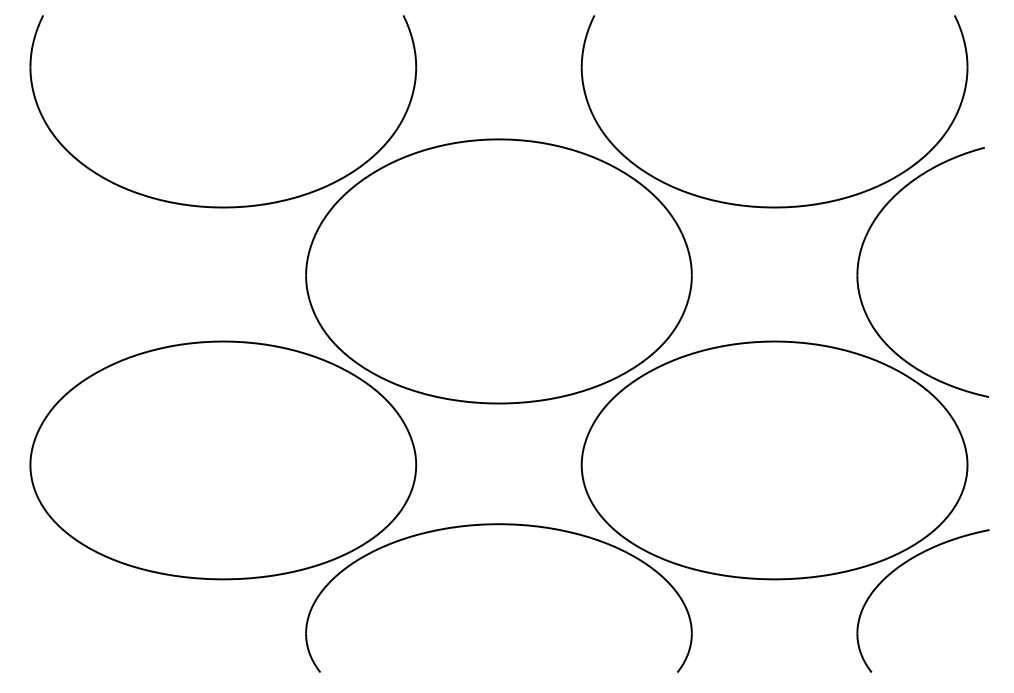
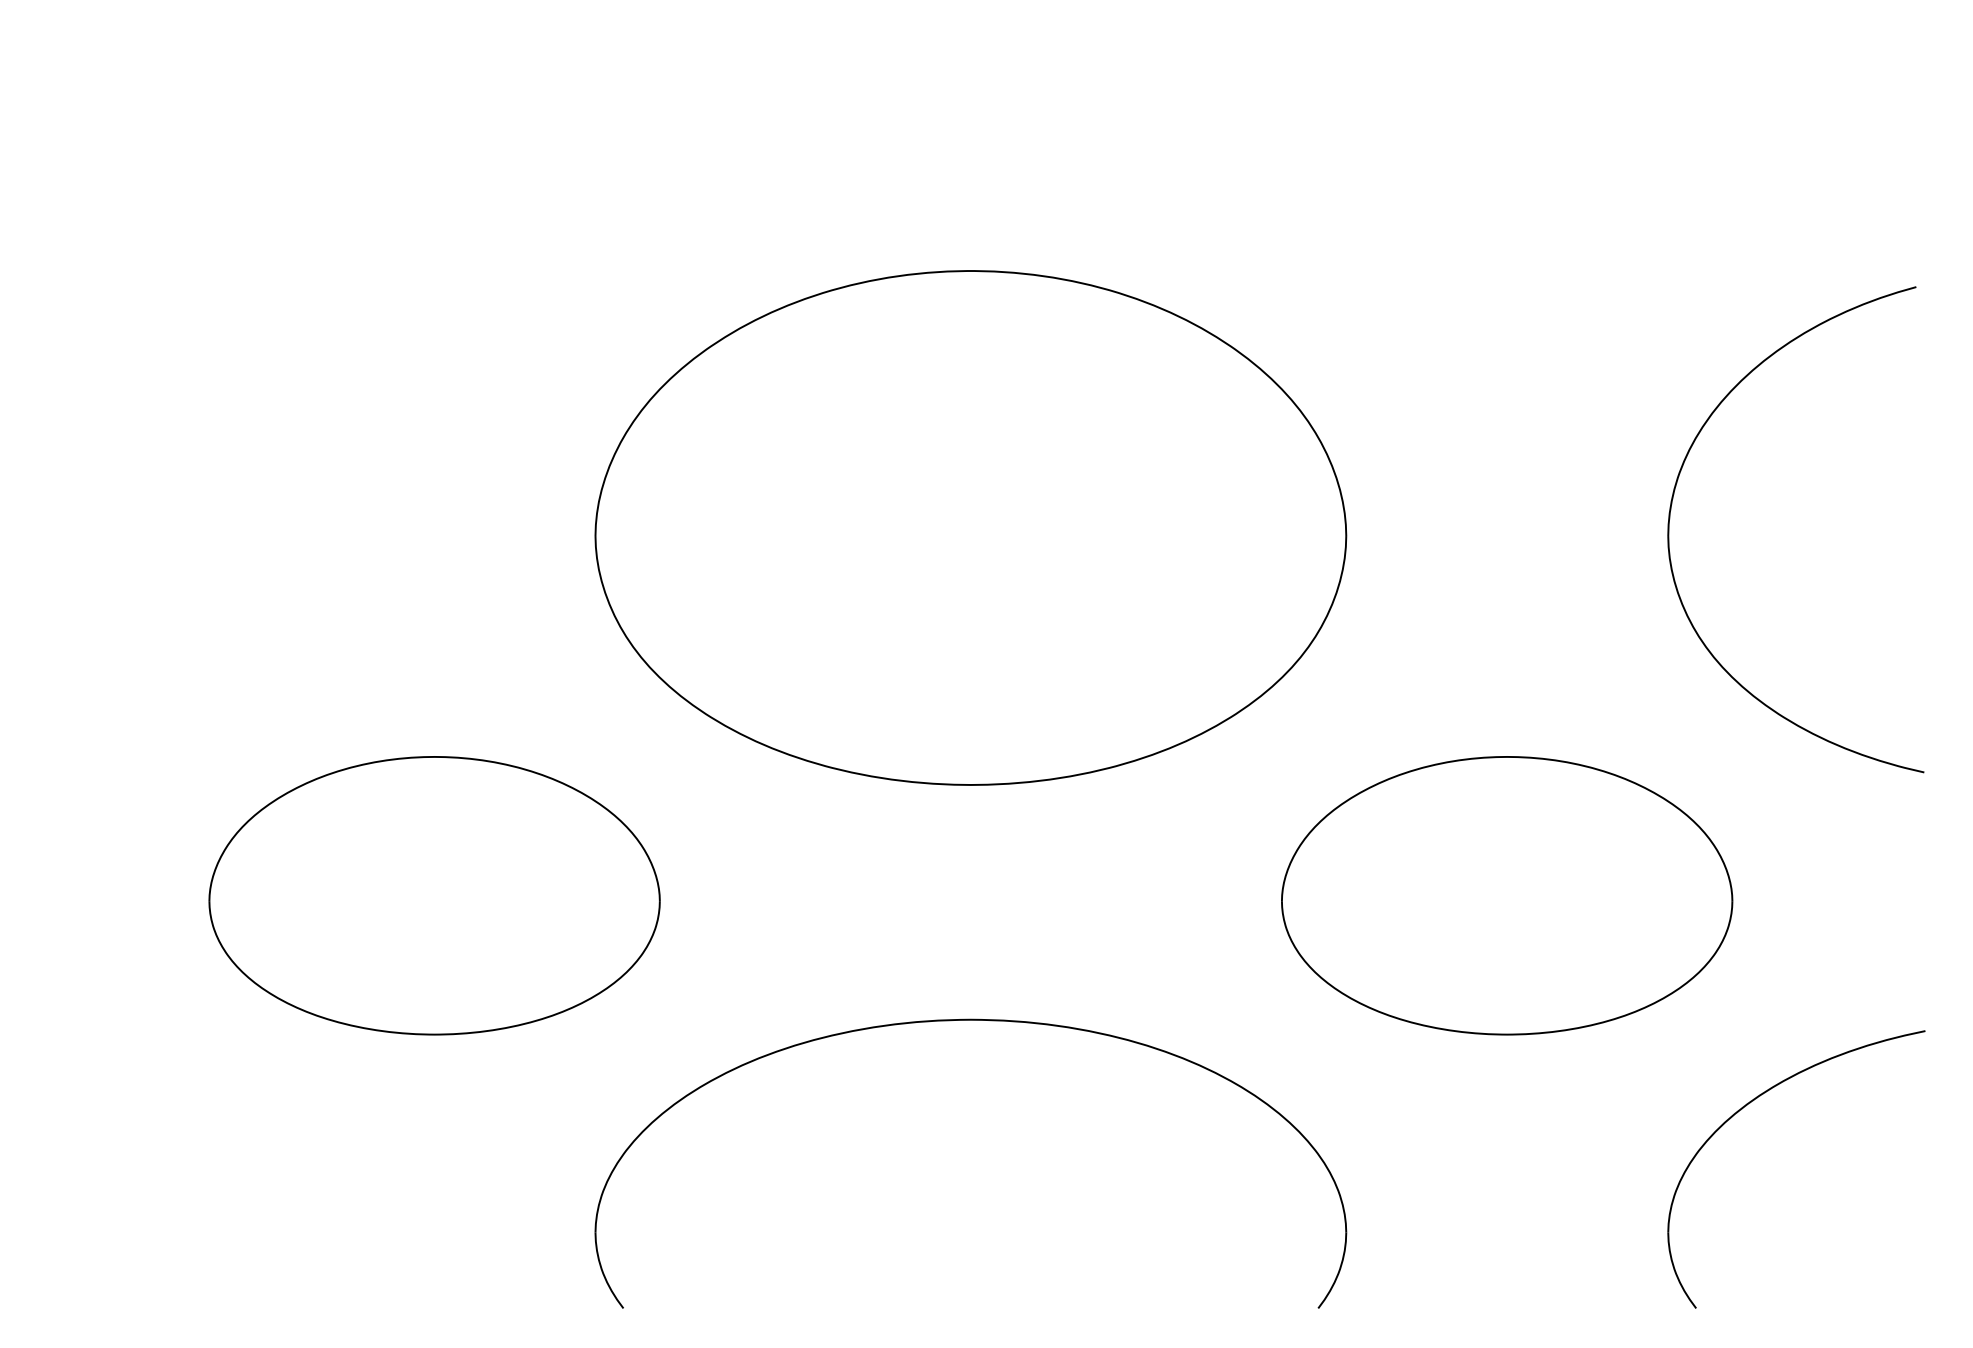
part: (223, 206) -> (434, 401), removed
part: (774, 206) -> (1507, 401), removed
part: (223, 460) -> (434, 895), size x0.6
part: (774, 460) -> (1507, 895), size x0.6

